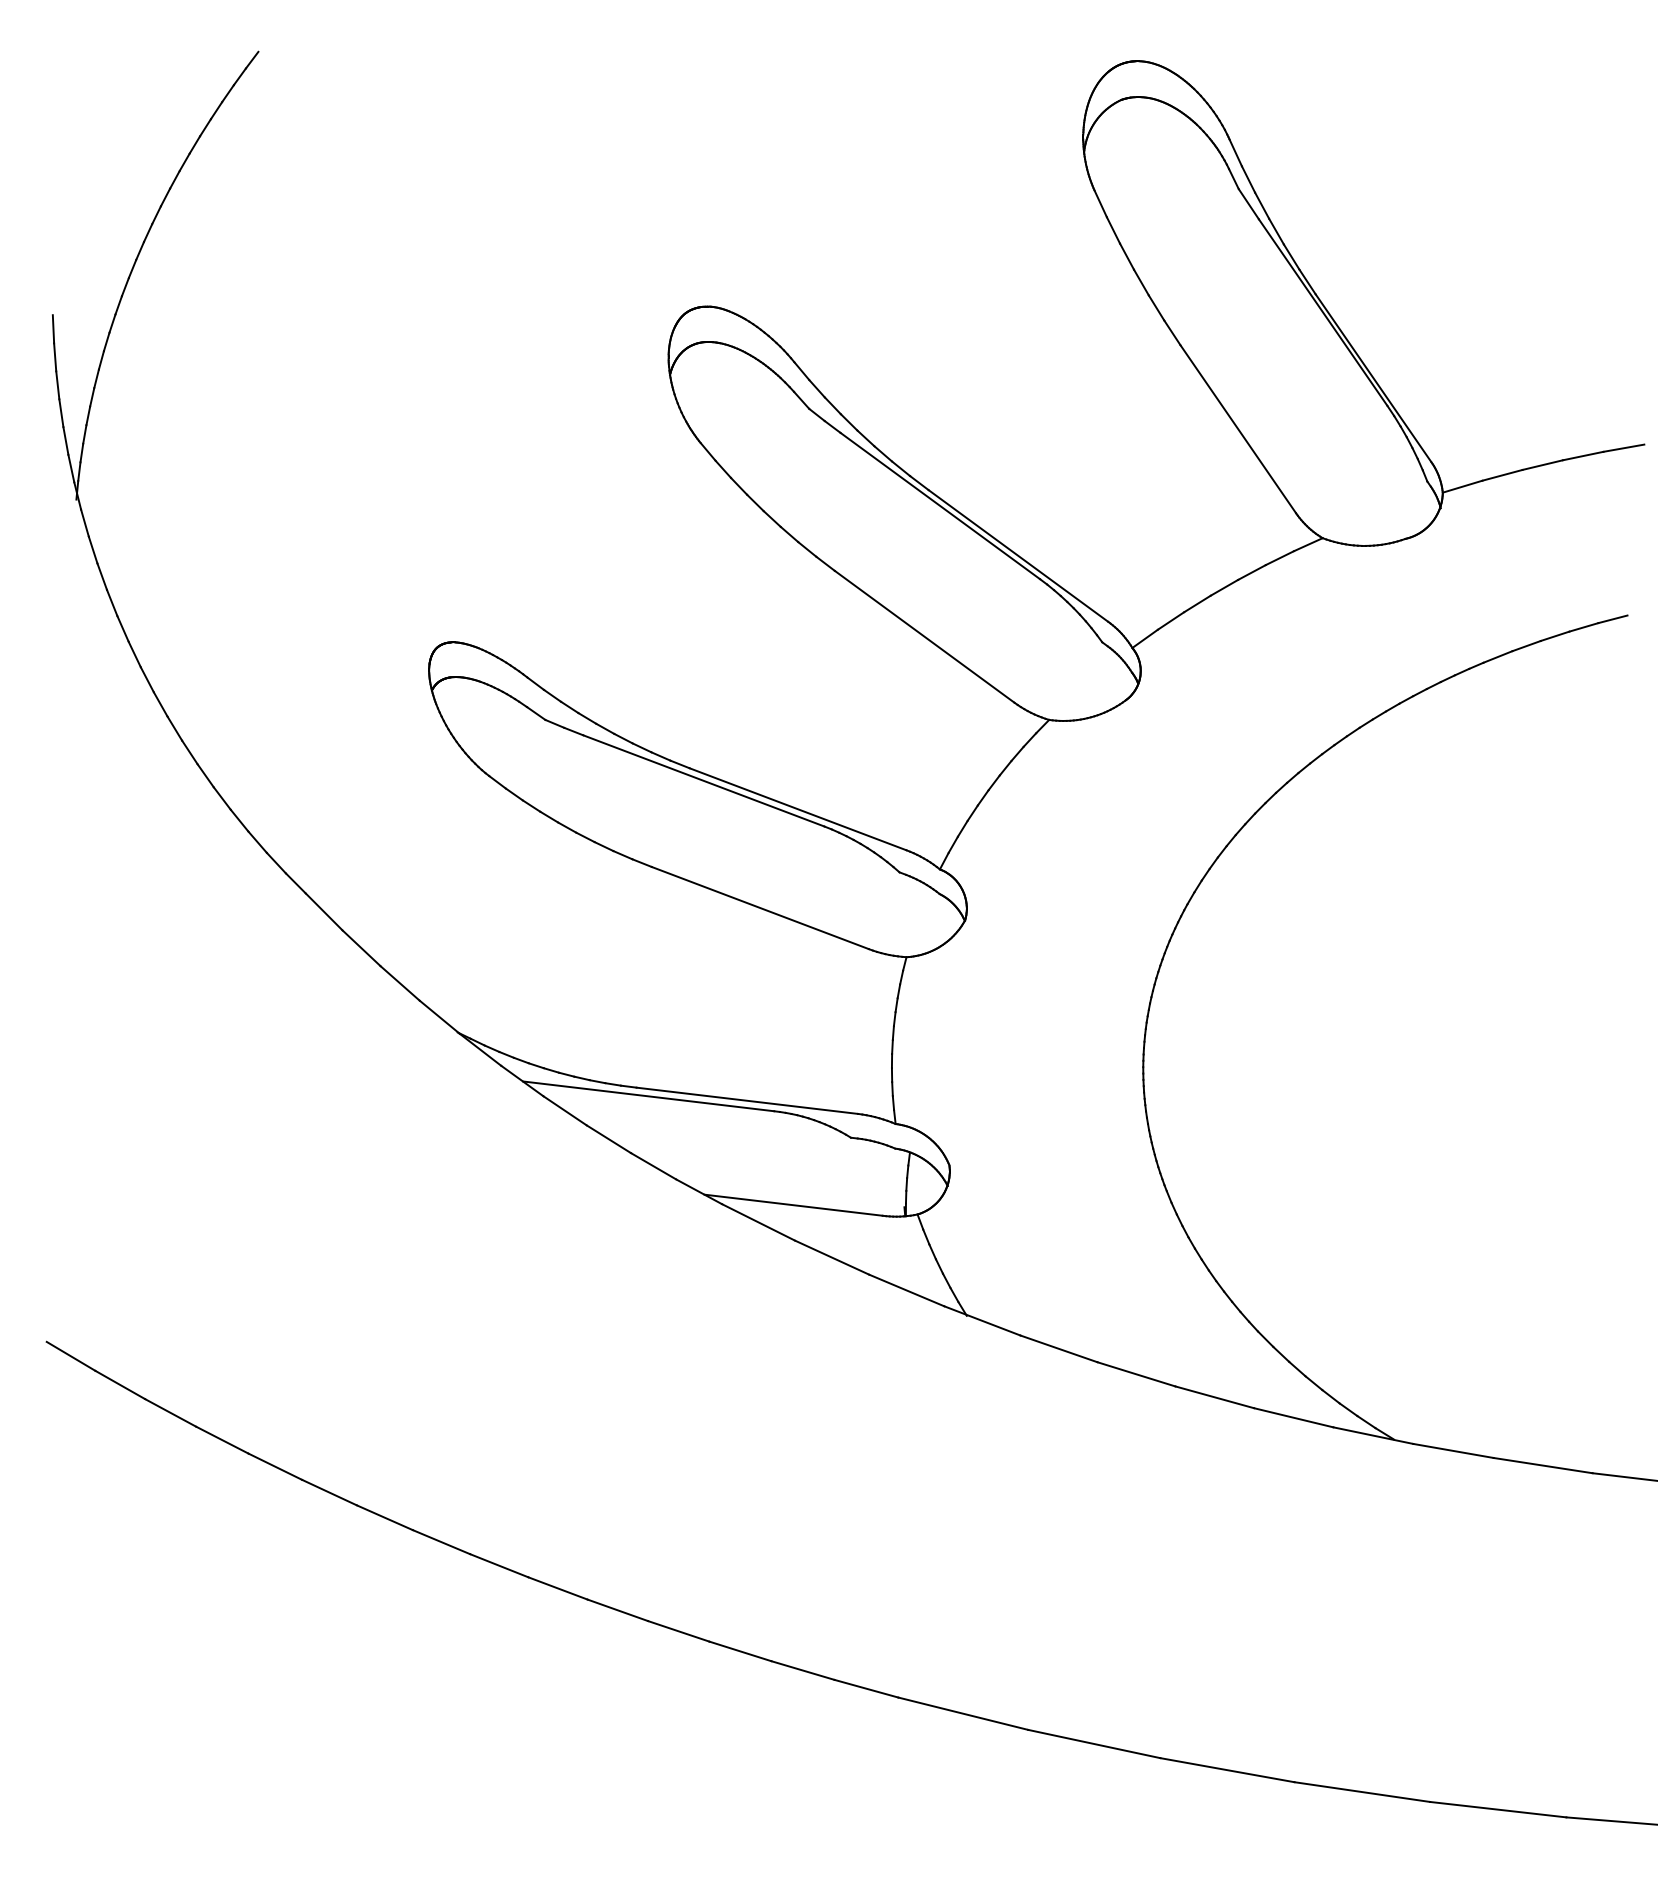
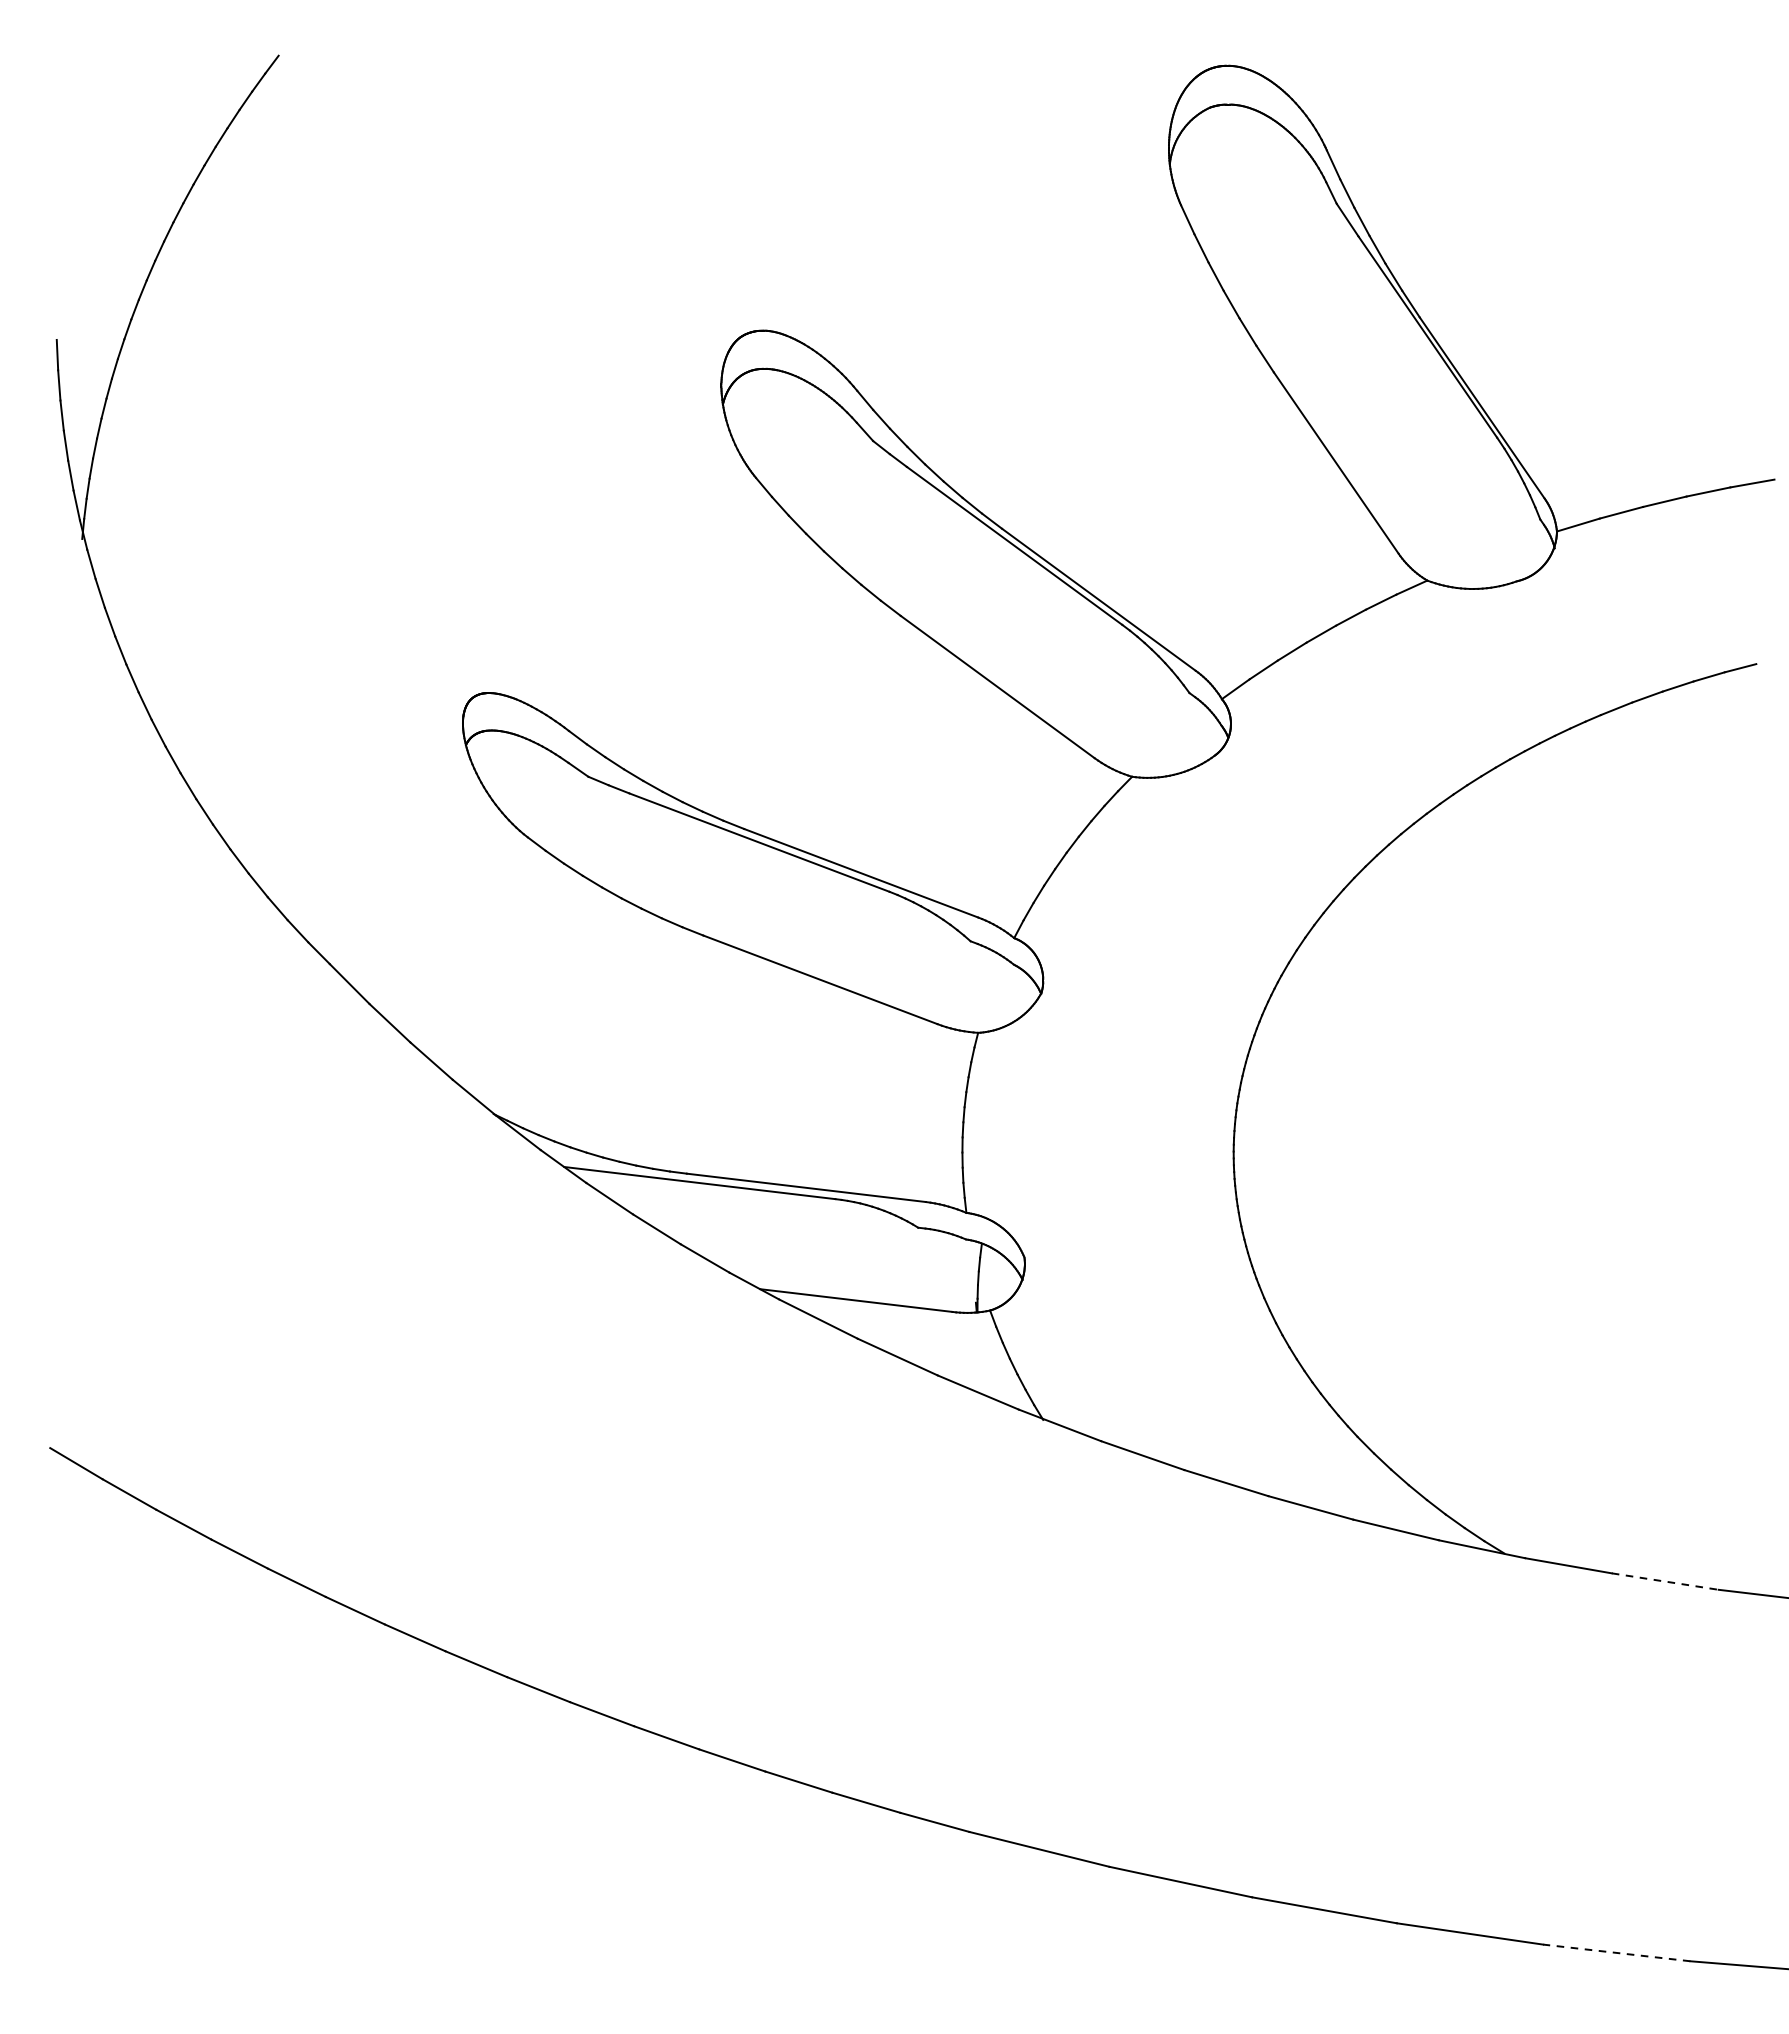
line: (1543, 1465) -> (1665, 1581), solid -> dashed
line: (1498, 1809) -> (1617, 1952), solid -> dashed

